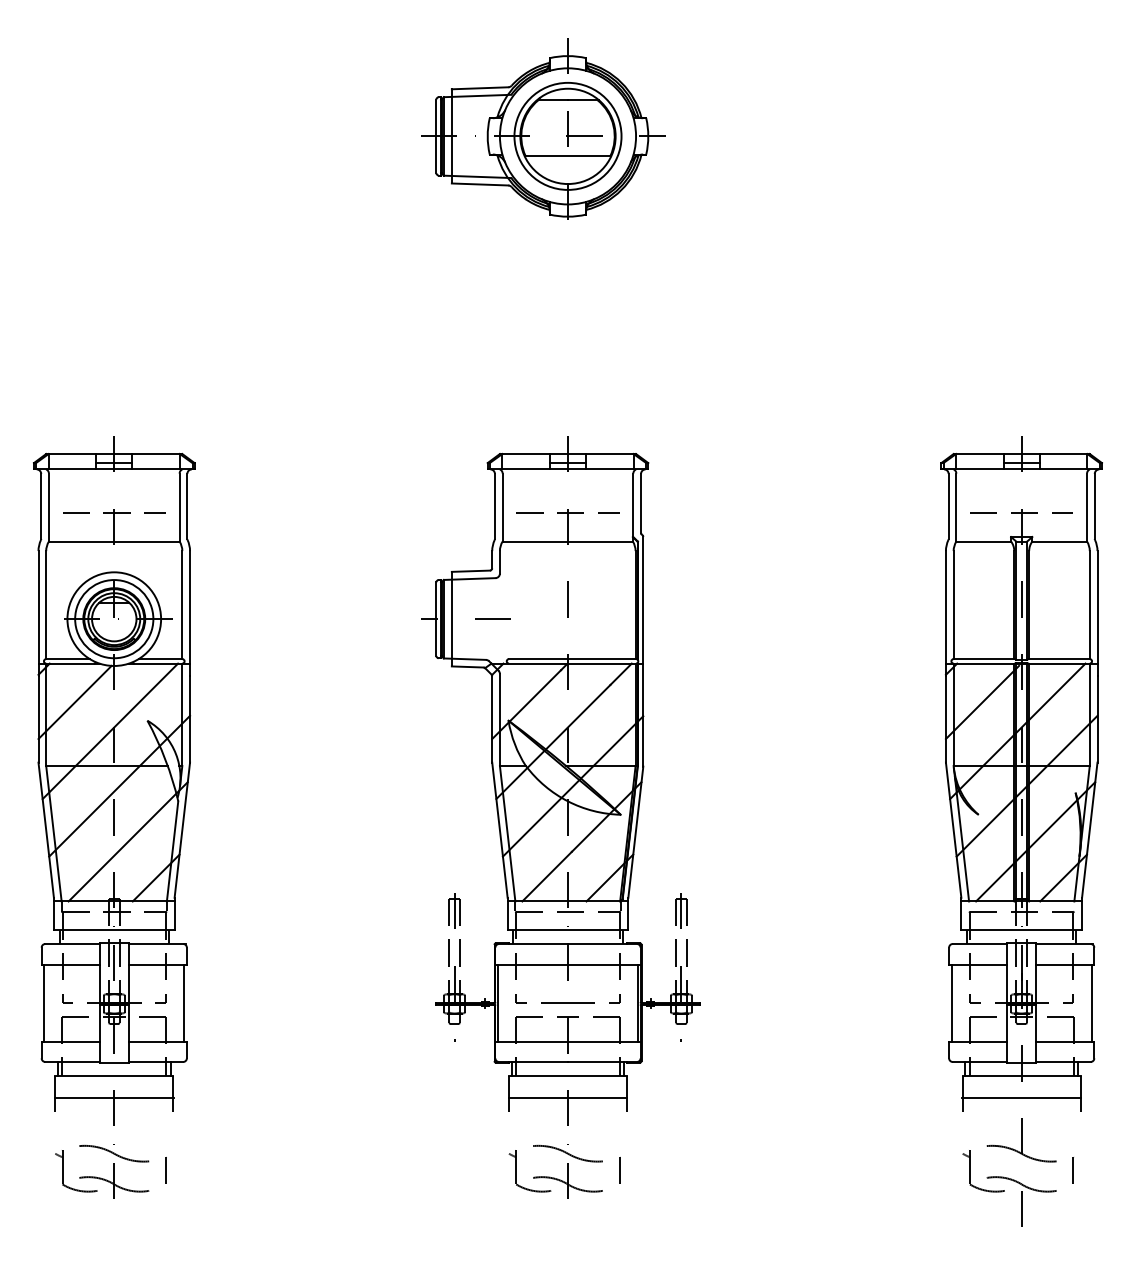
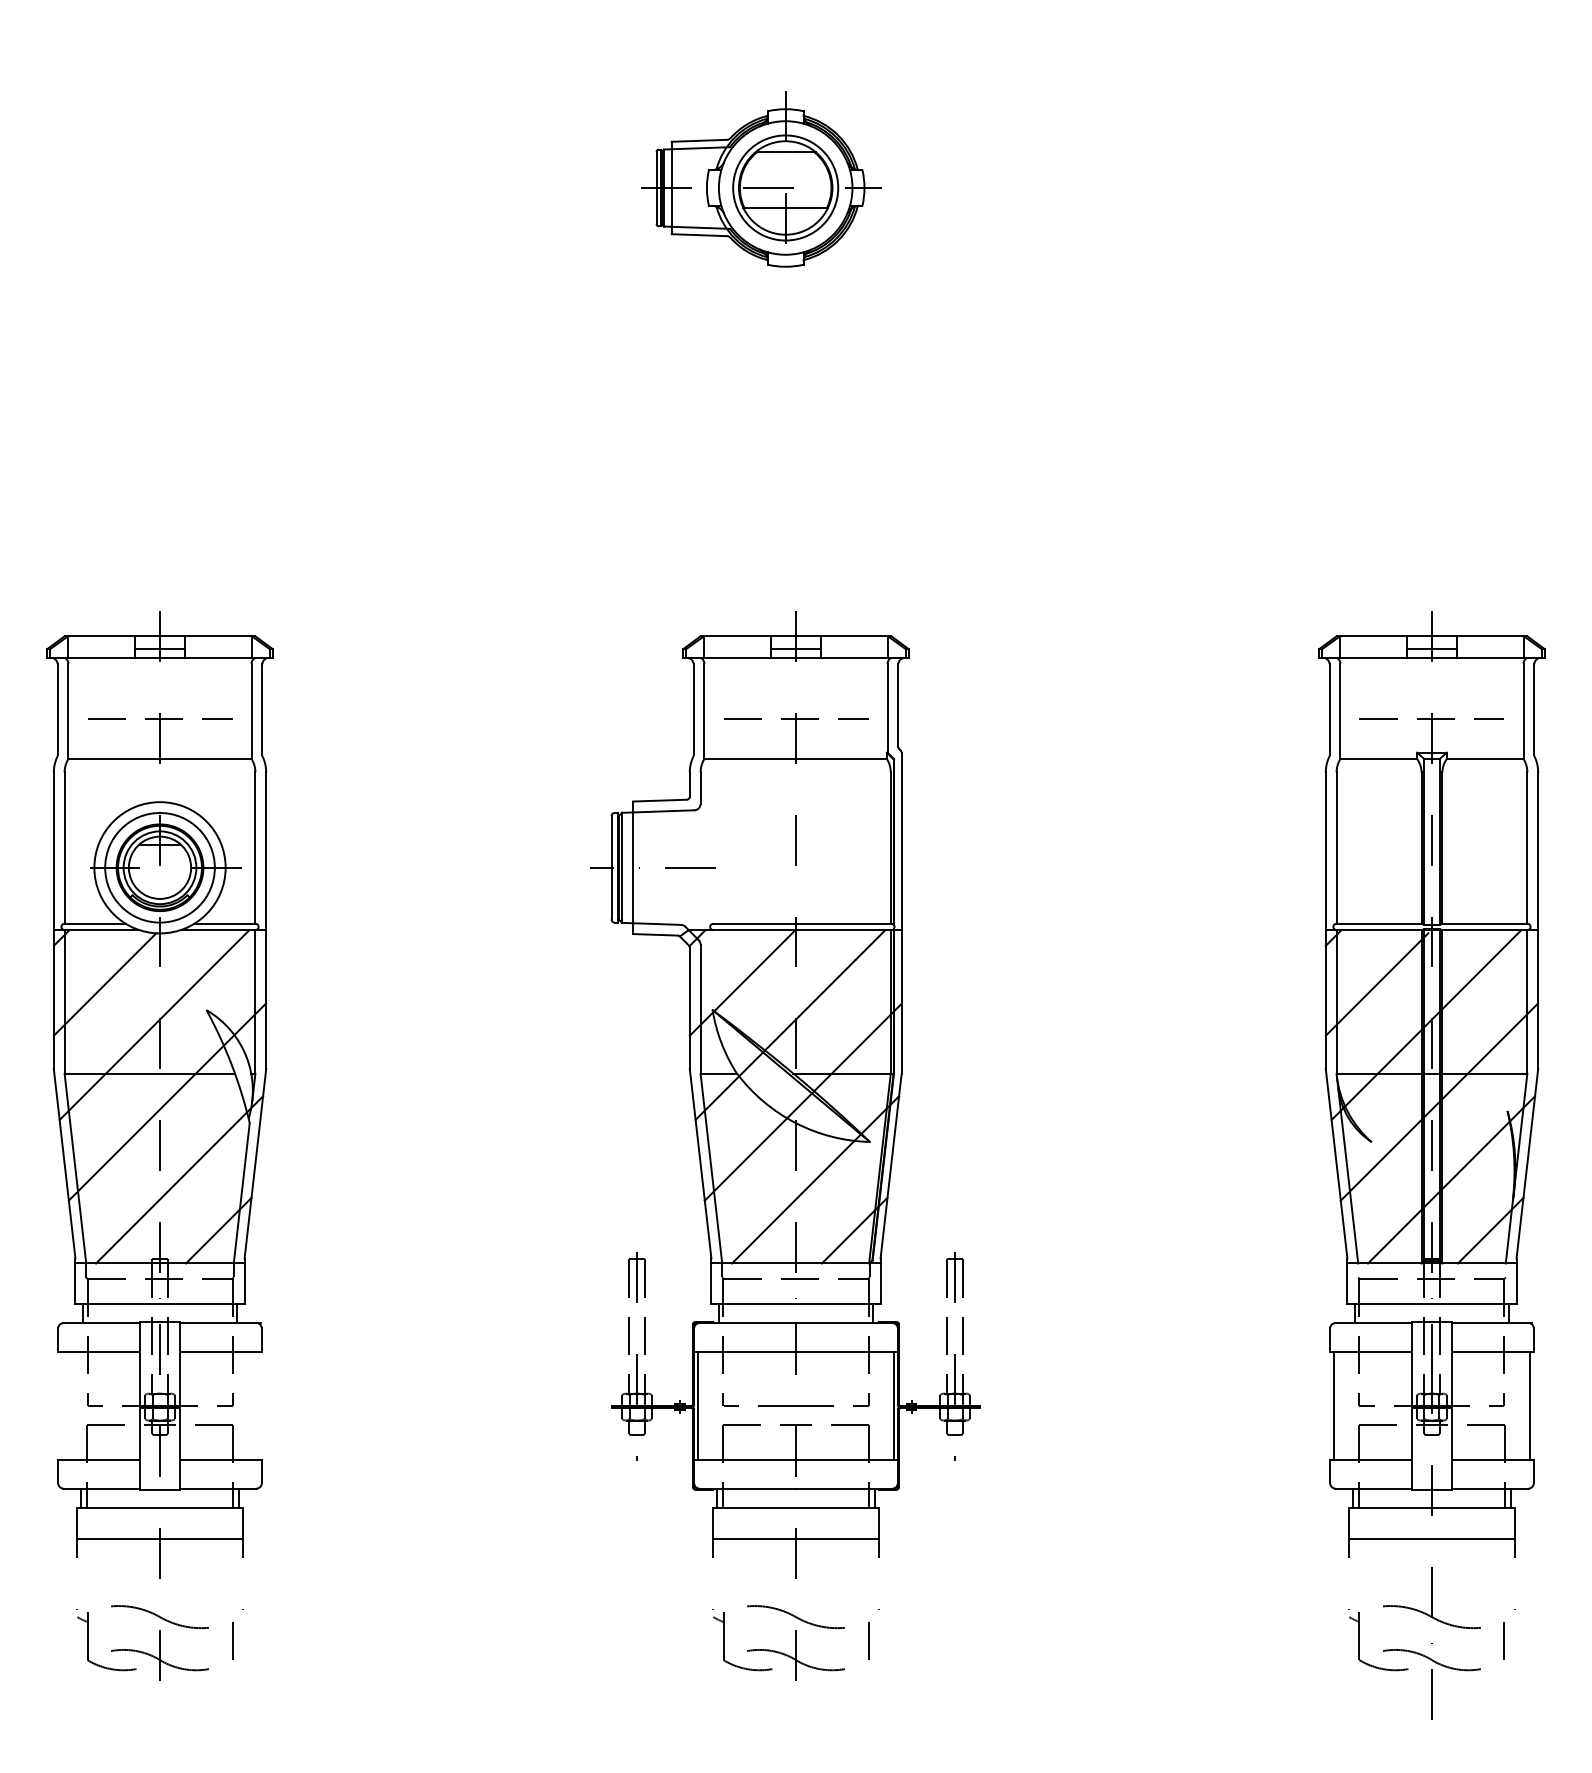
part: (543, 128) -> (761, 180), size x0.7
line: (44, 1002) -> (62, 1405), removed
line: (184, 1002) -> (258, 1405), removed

